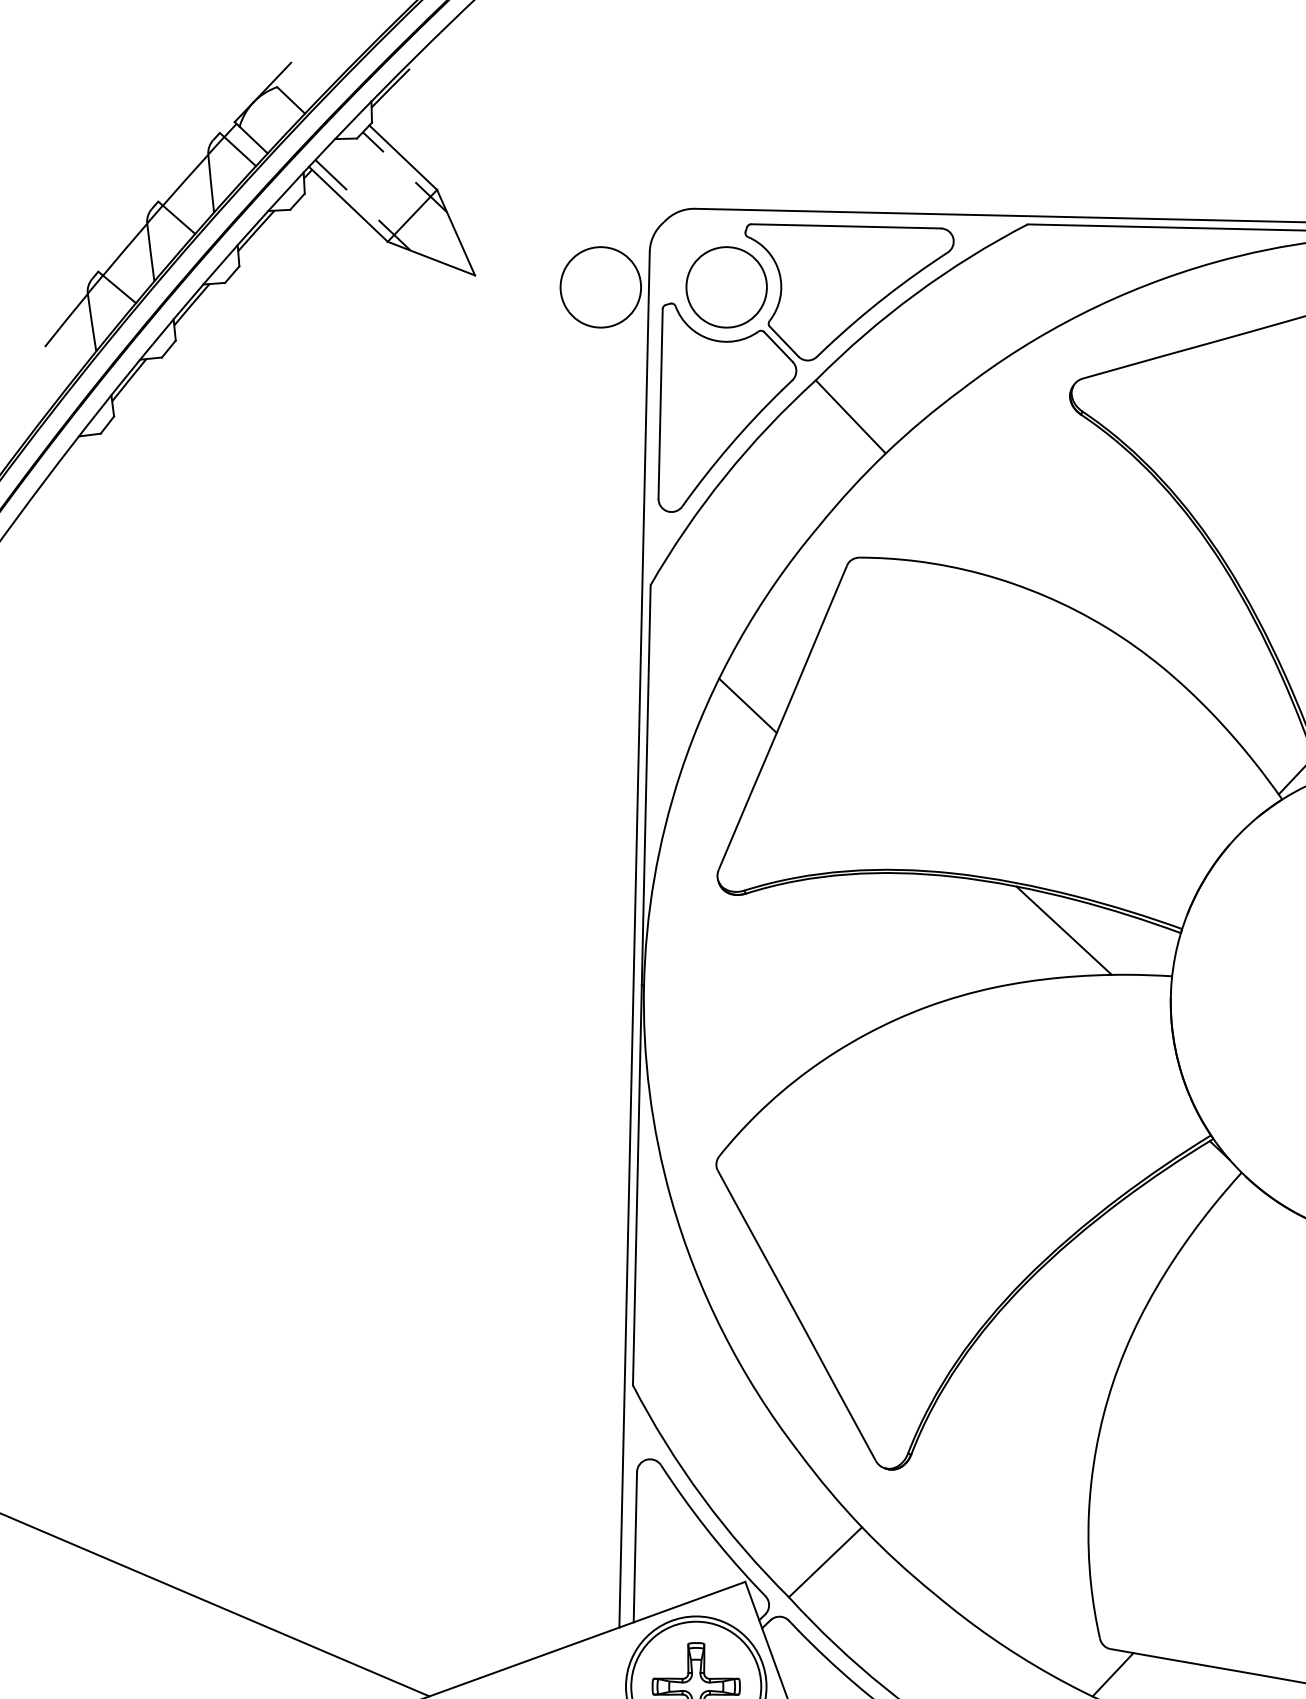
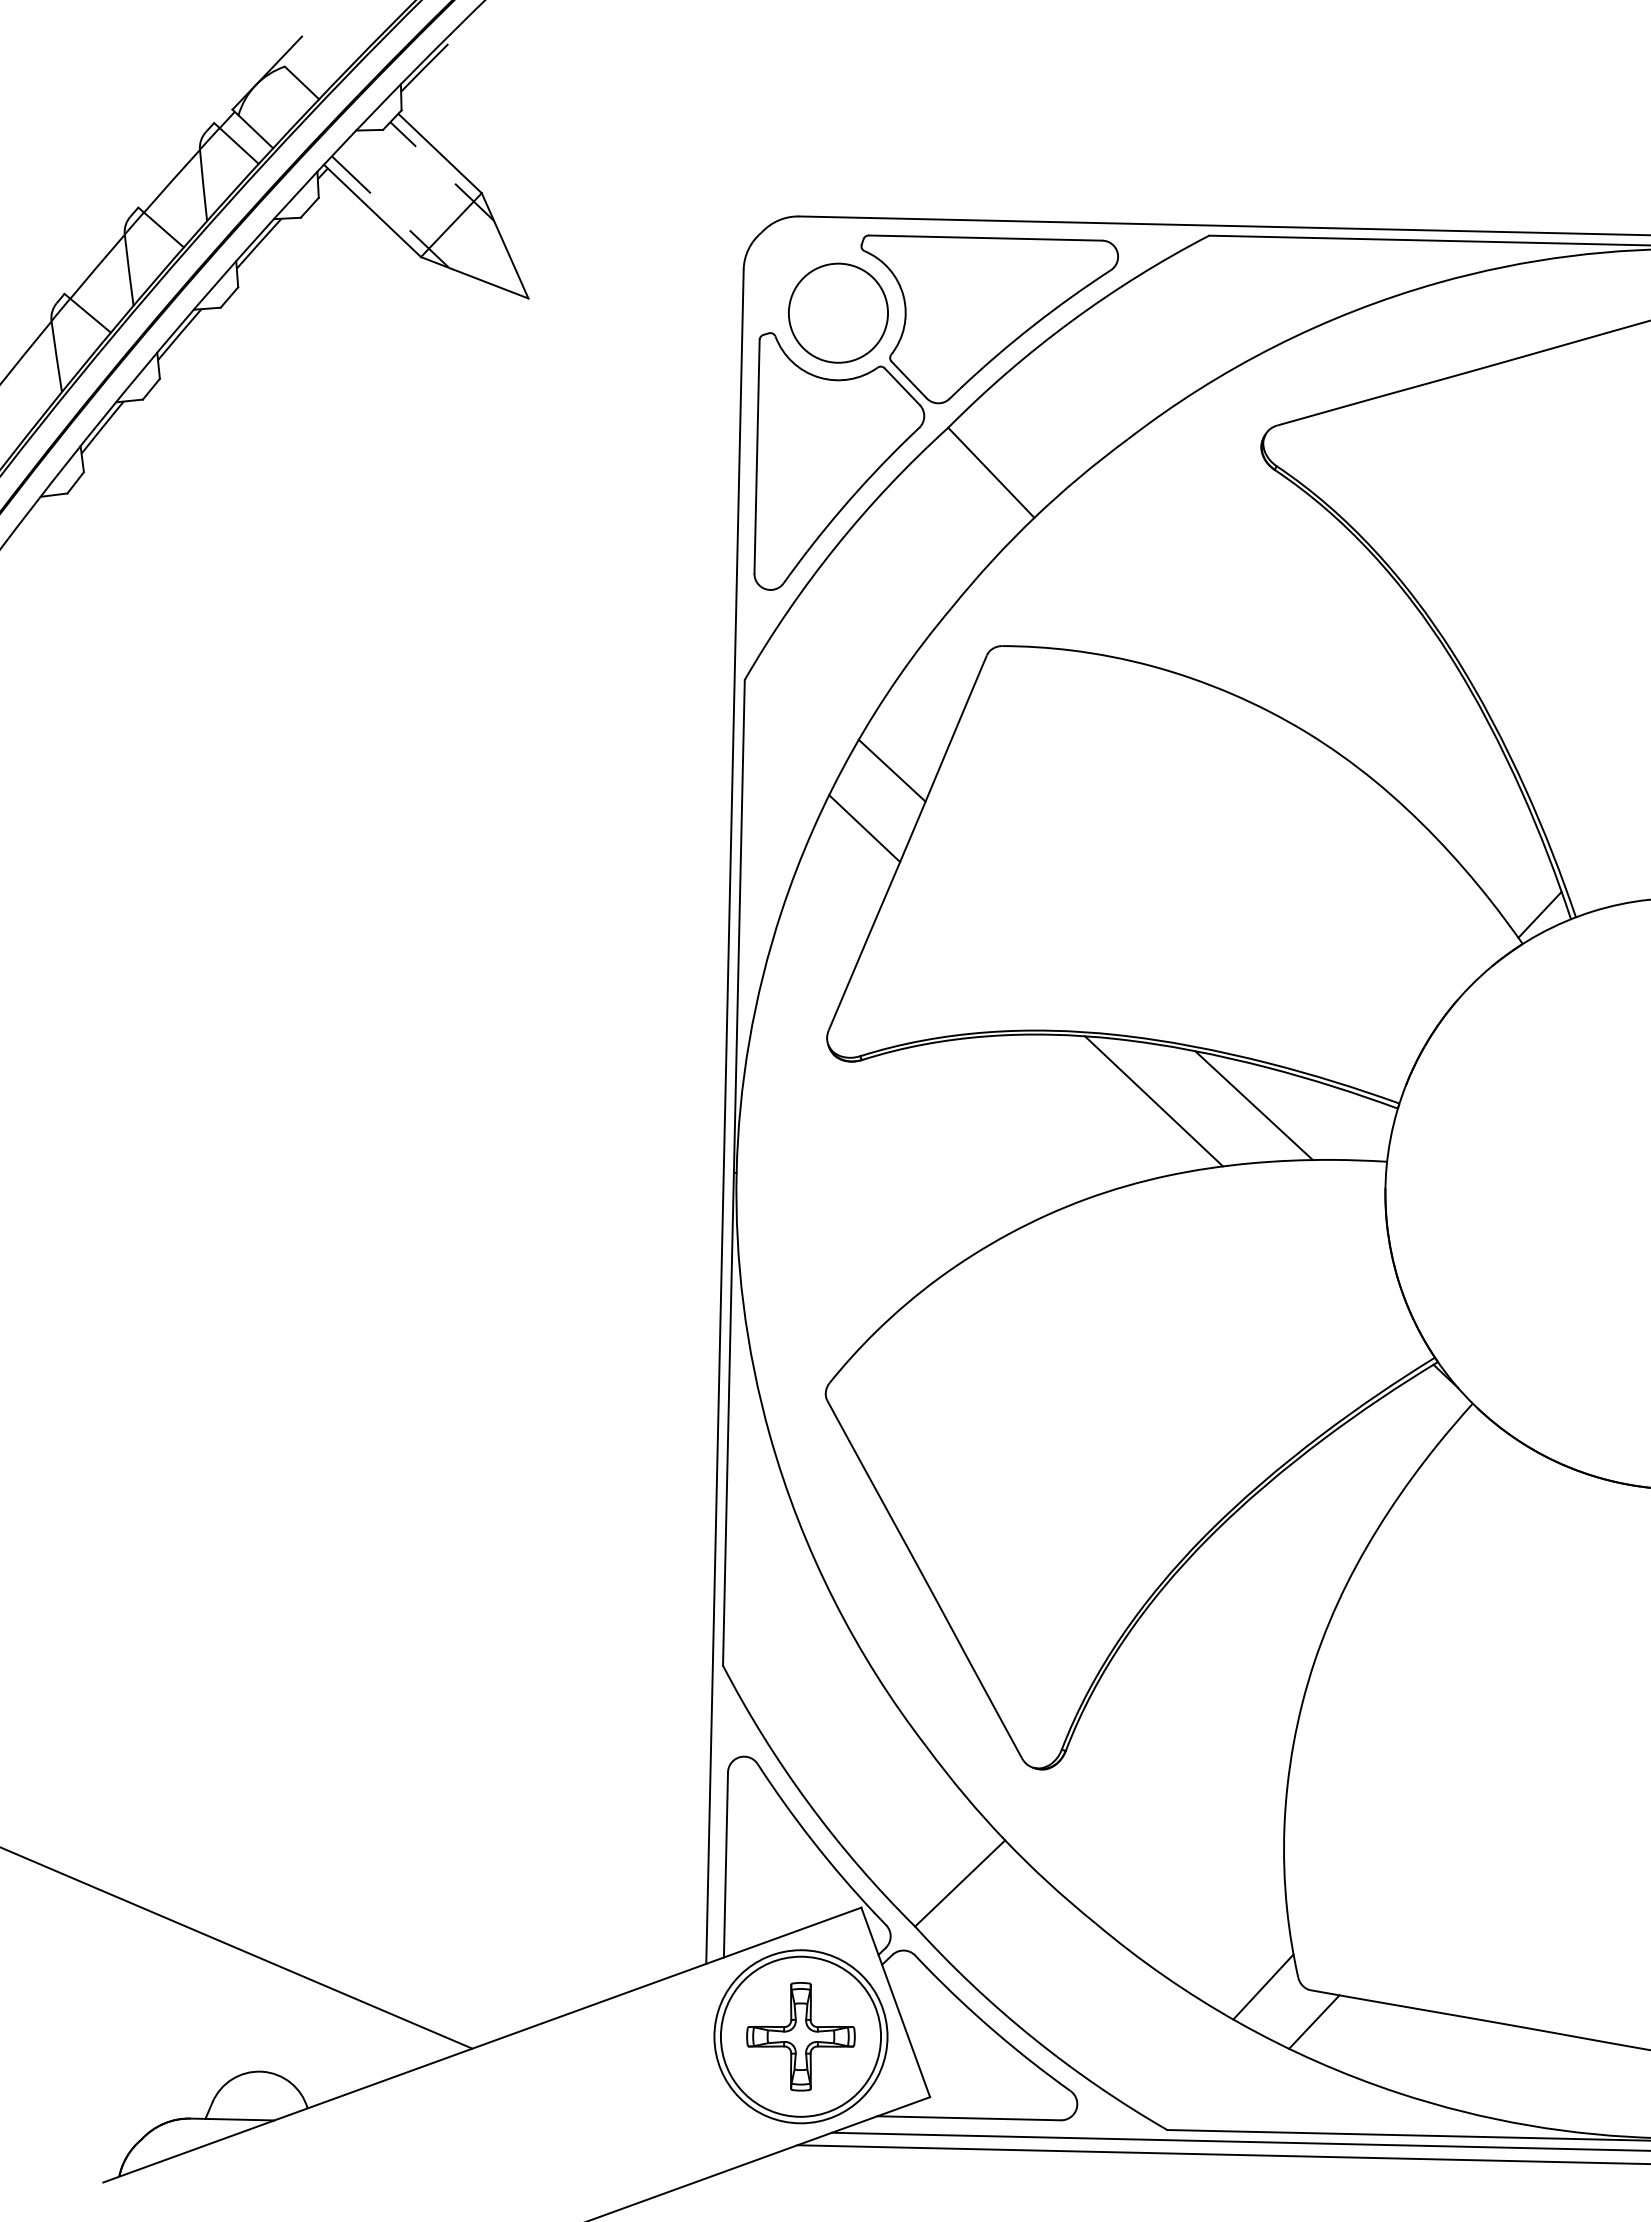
circle: (600, 286) -> (683, 312), removed
line: (769, 658) -> (891, 770), added
line: (982, 927) -> (1153, 1101), added
line: (1071, 1645) -> (1263, 1986), added

